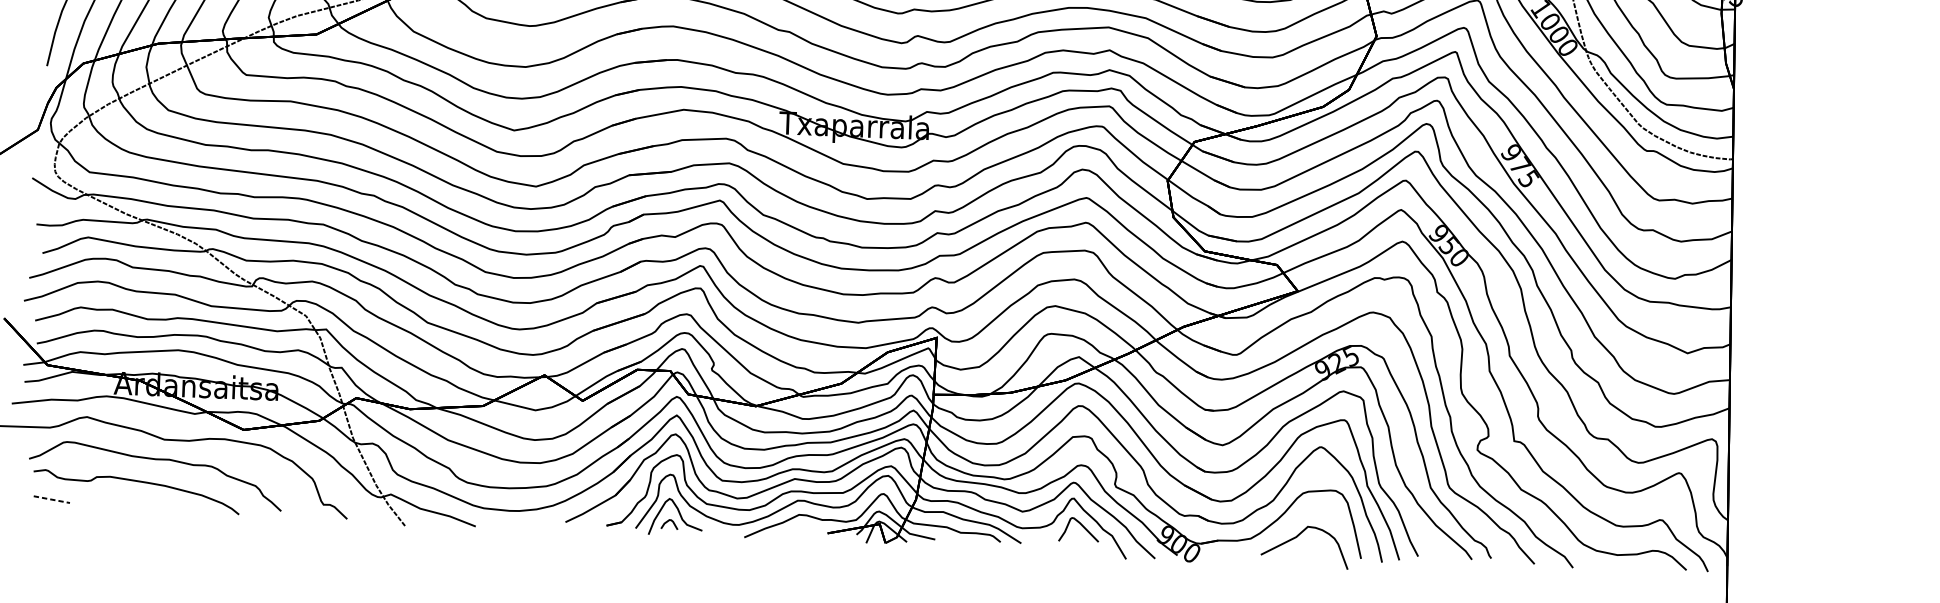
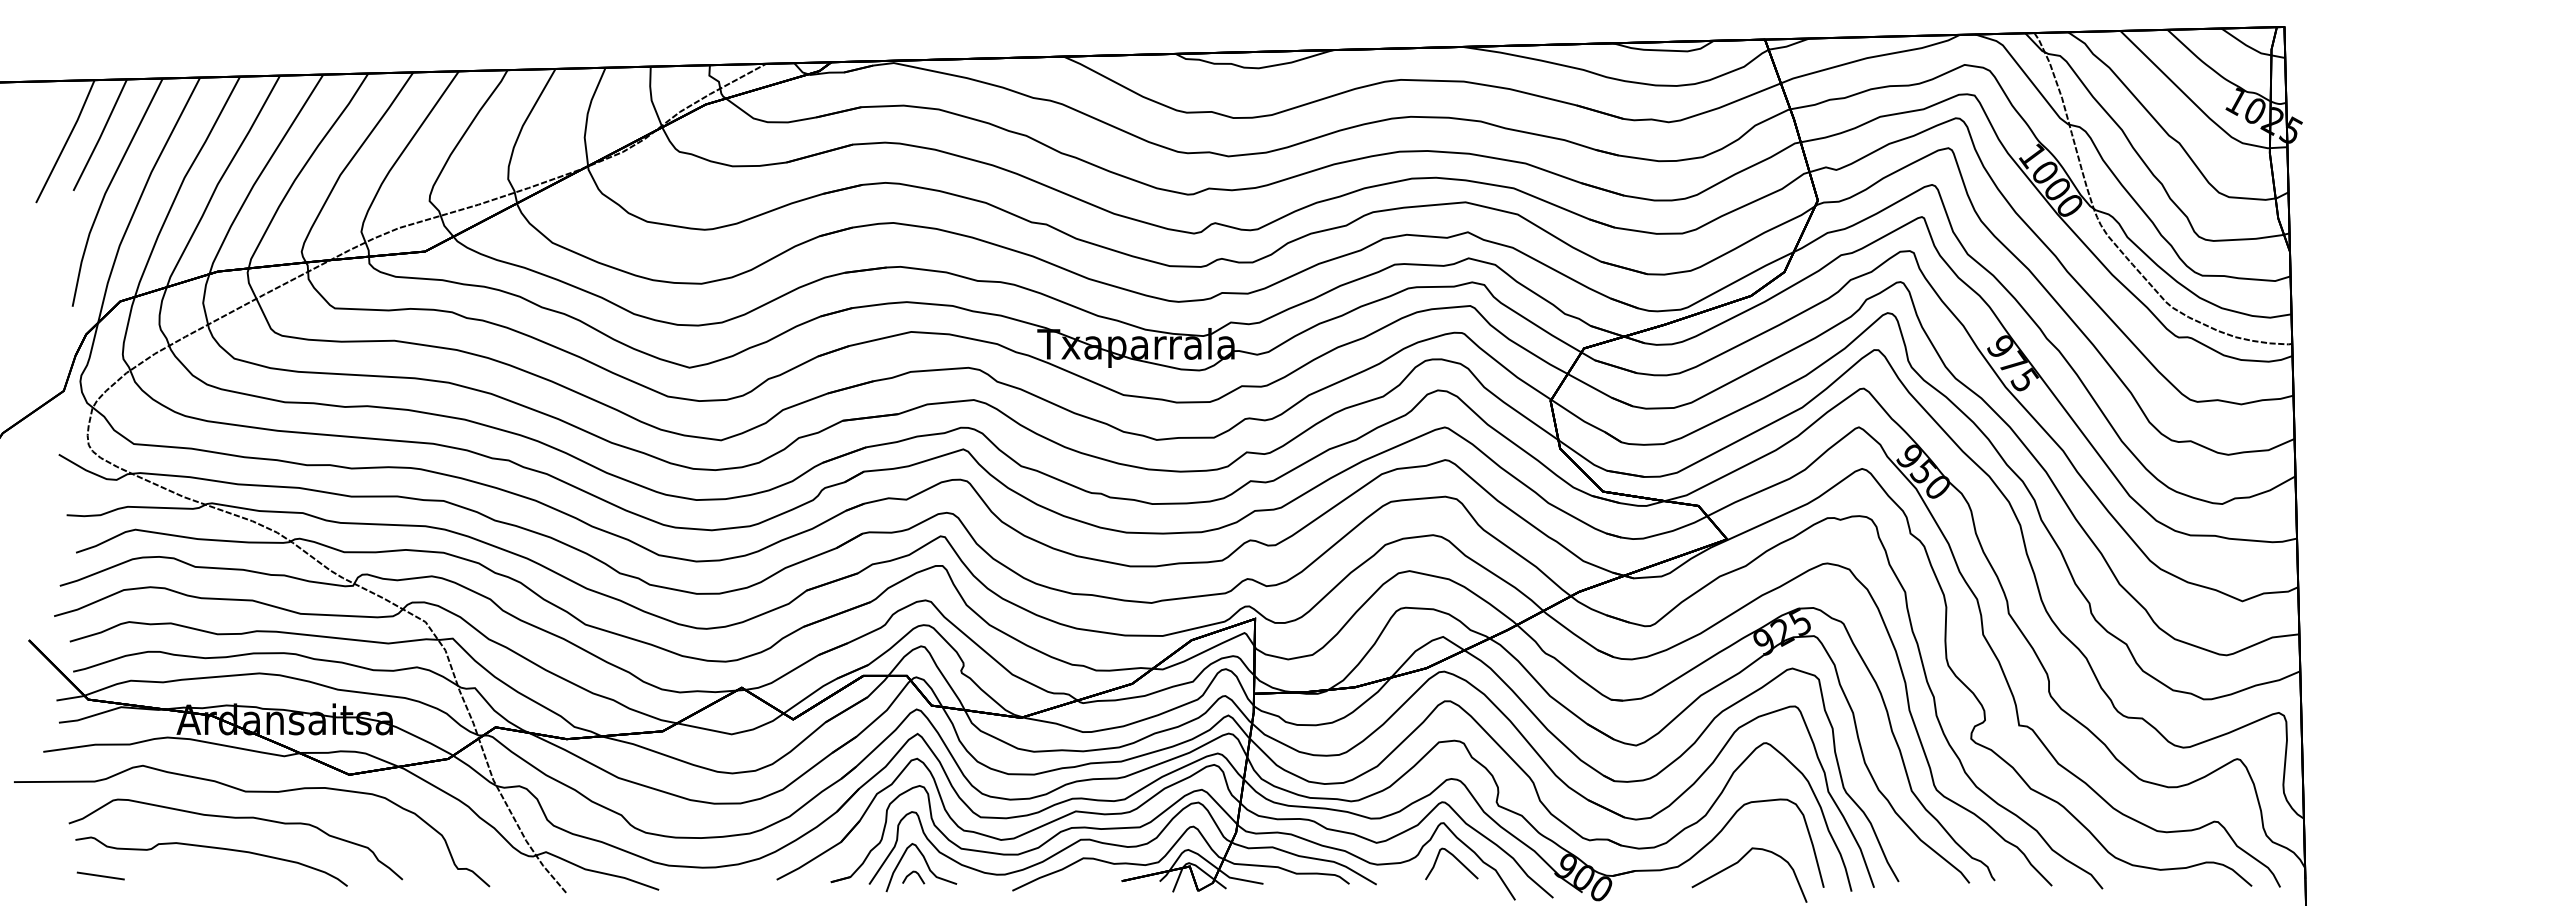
line: (52, 500) -> (101, 876), dashed -> solid

